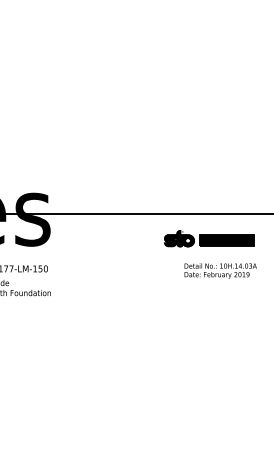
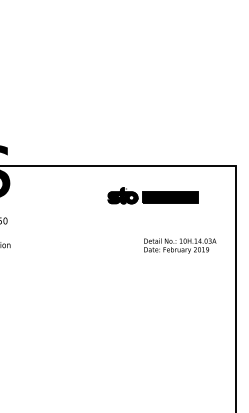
part: (209, 238) -> (153, 195), moved
text: (220, 270) -> (180, 245), moved

